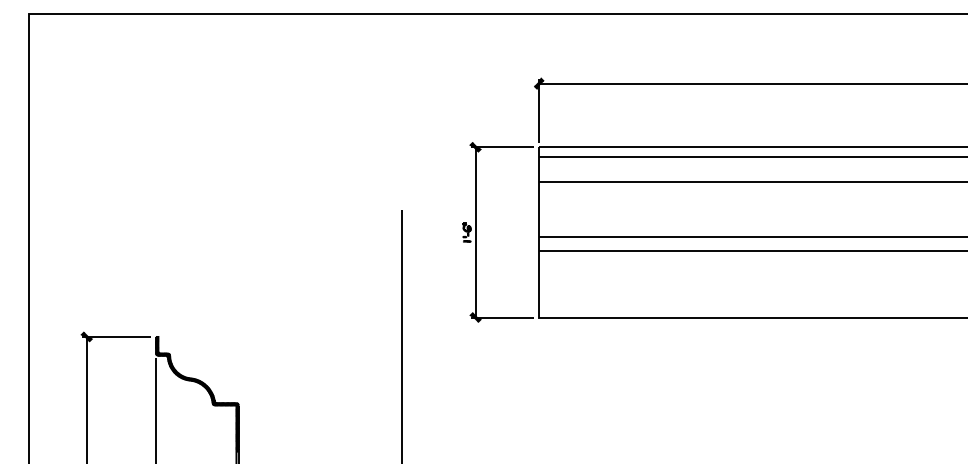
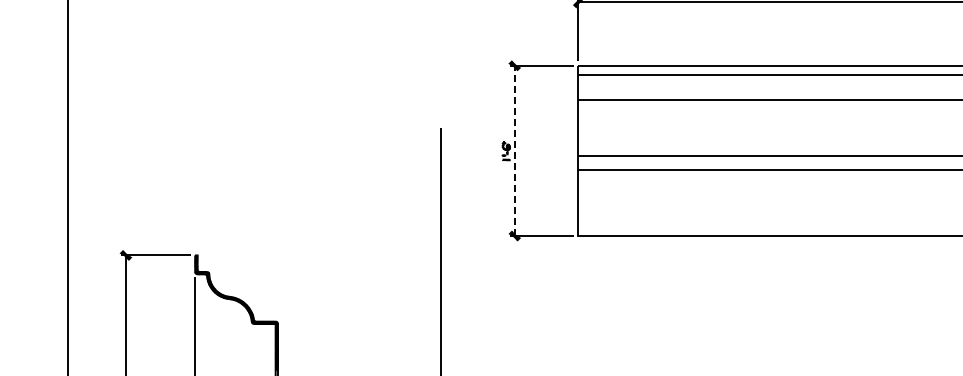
line: (475, 231) -> (514, 150), solid -> dashed

